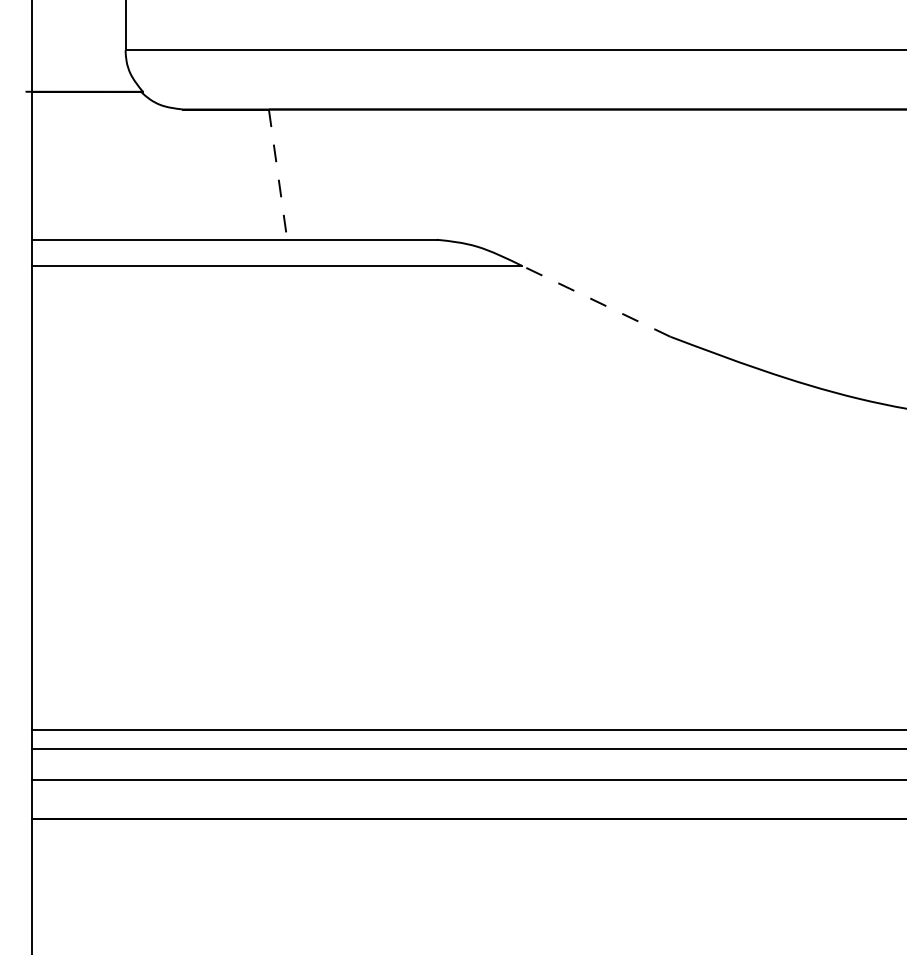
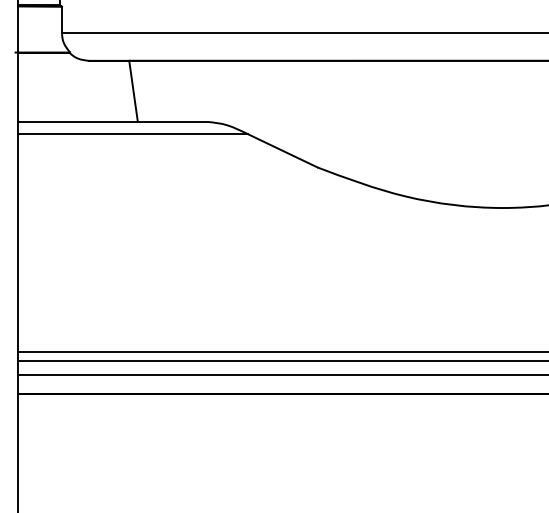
line: (277, 174) -> (133, 91), dashed -> solid
line: (595, 300) -> (282, 150), dashed -> solid

